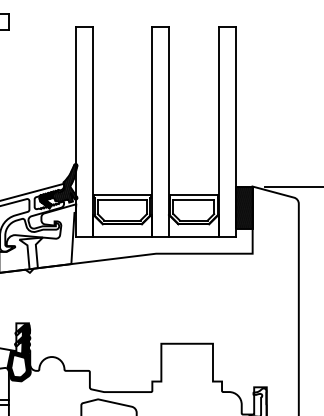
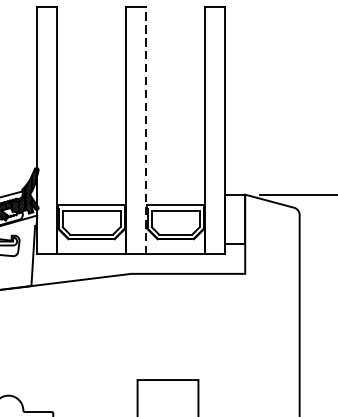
line: (168, 132) -> (145, 130), solid -> dashed
hatch: (243, 207) -> (234, 219), removed

